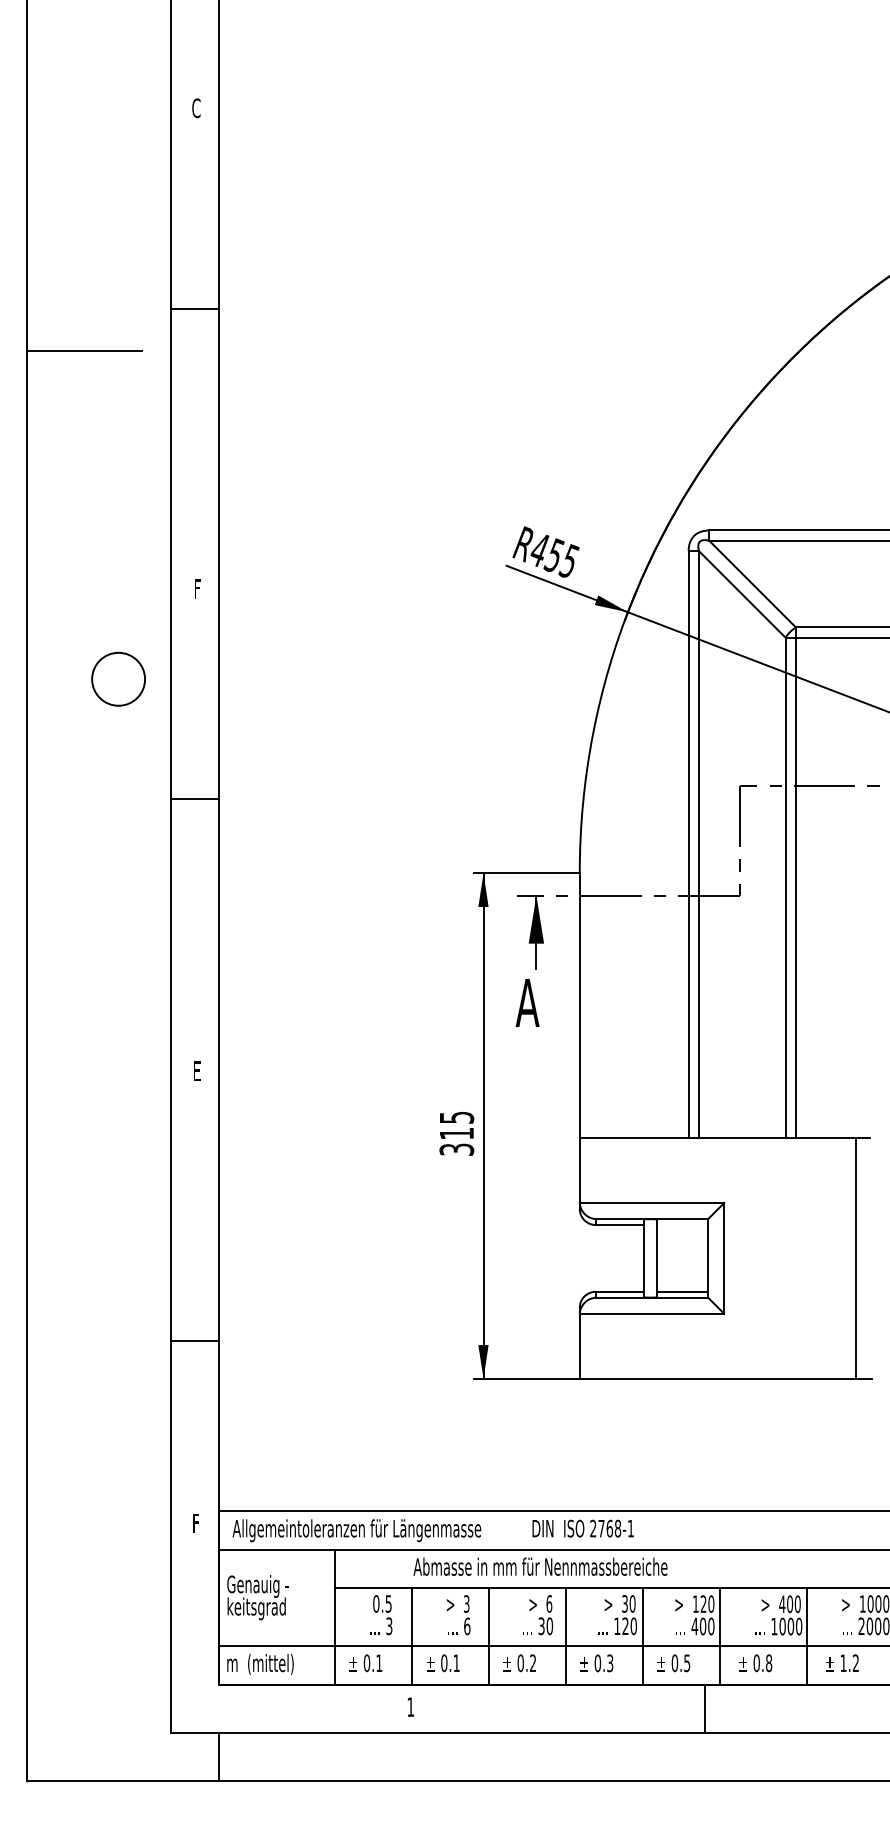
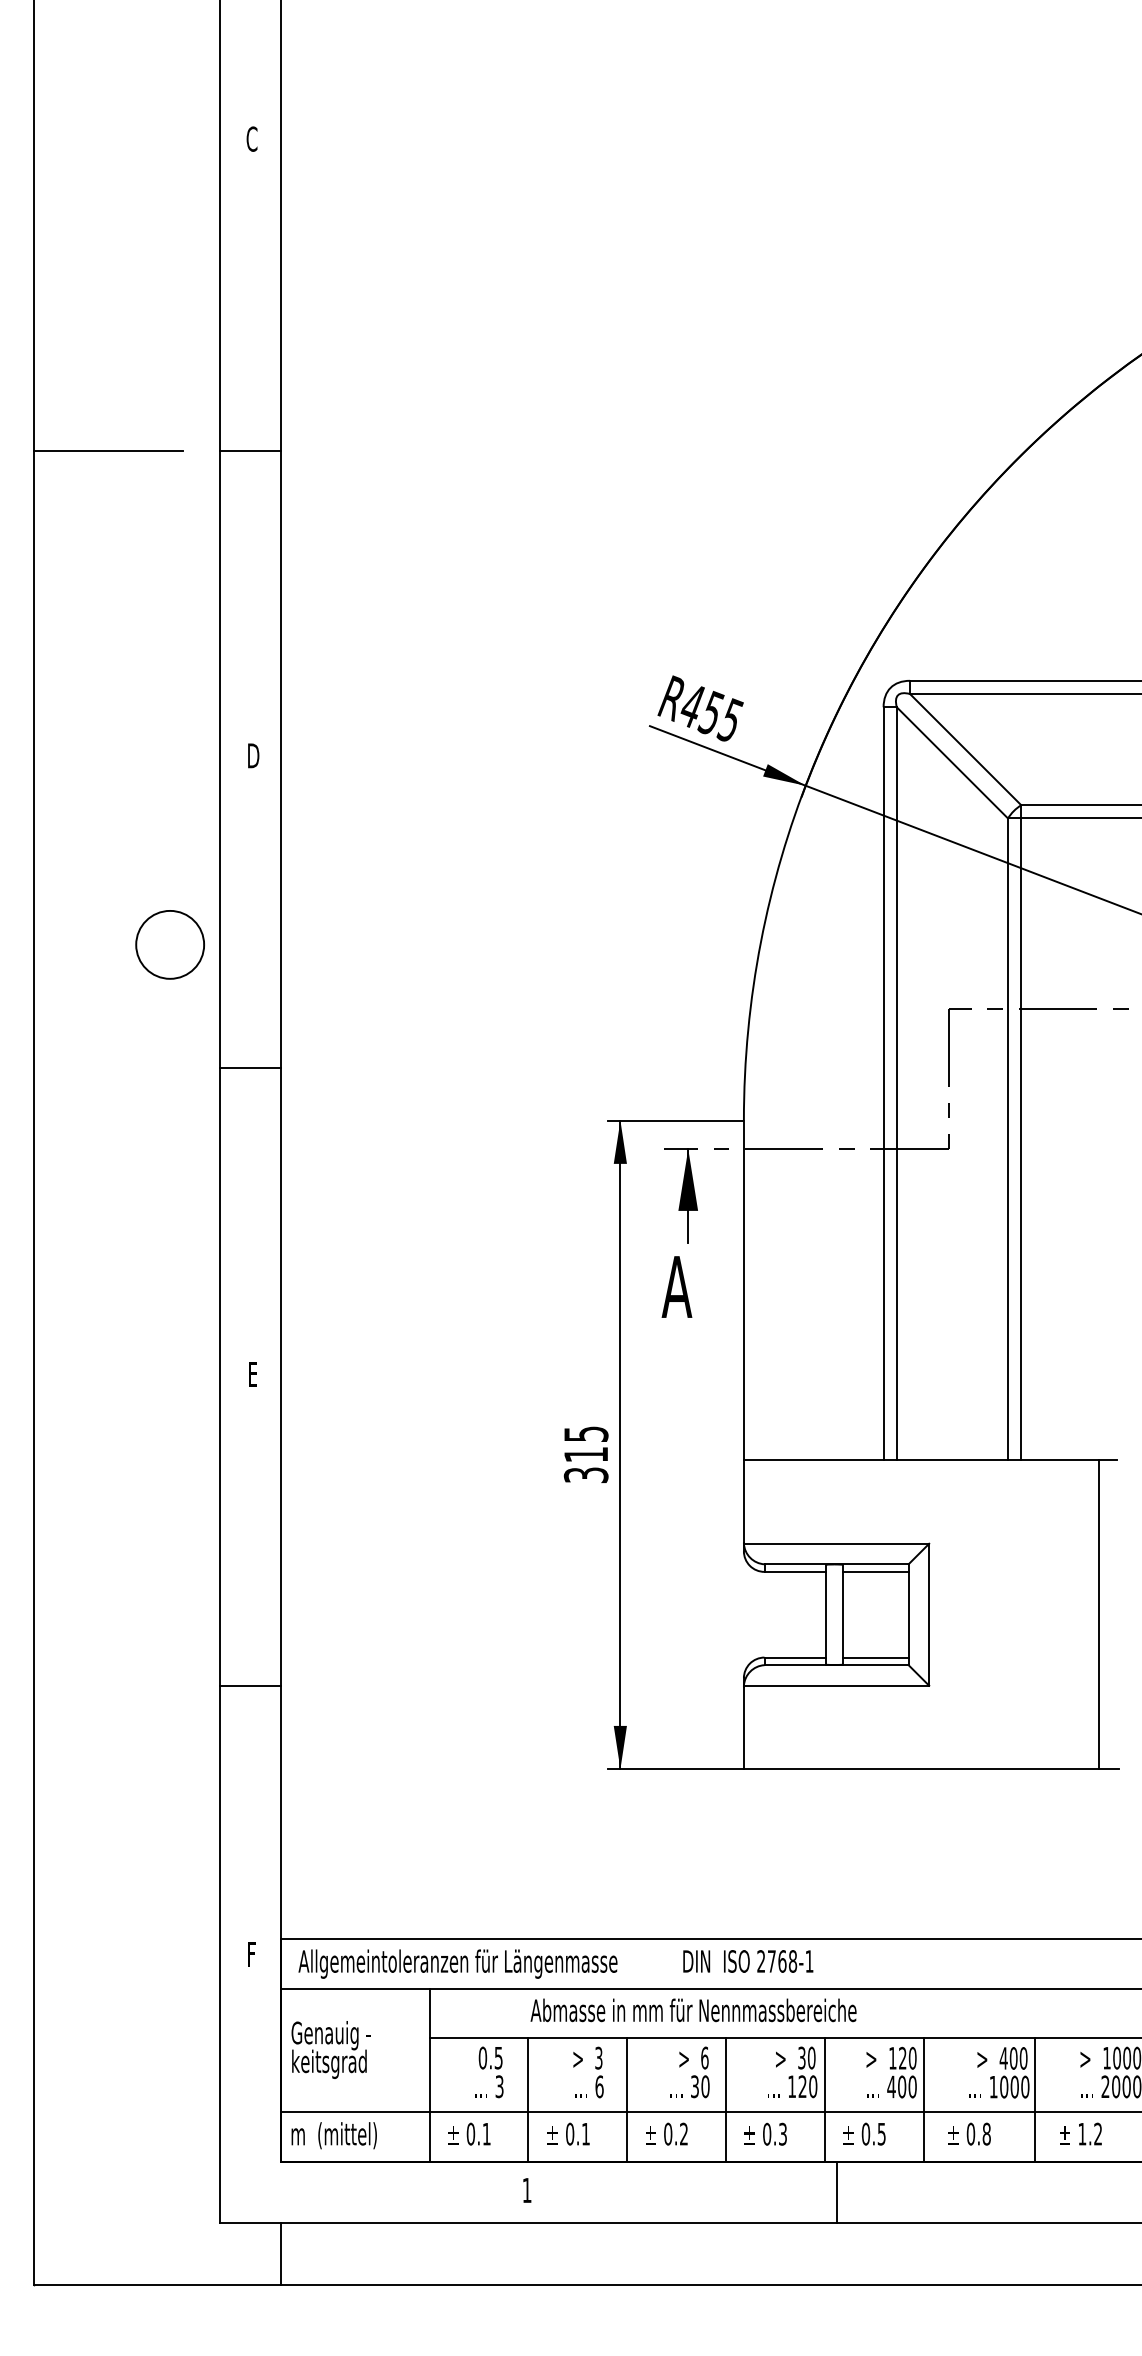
line: (195, 309) -> (250, 451), moved
text: (197, 588) -> (253, 755), F -> D
circle: (118, 678) -> (170, 943), moved
line: (195, 798) -> (250, 1068), moved
line: (682, 1225) -> (875, 1572), added
line: (195, 1340) -> (250, 1685), moved
line: (704, 1708) -> (837, 2192), moved

